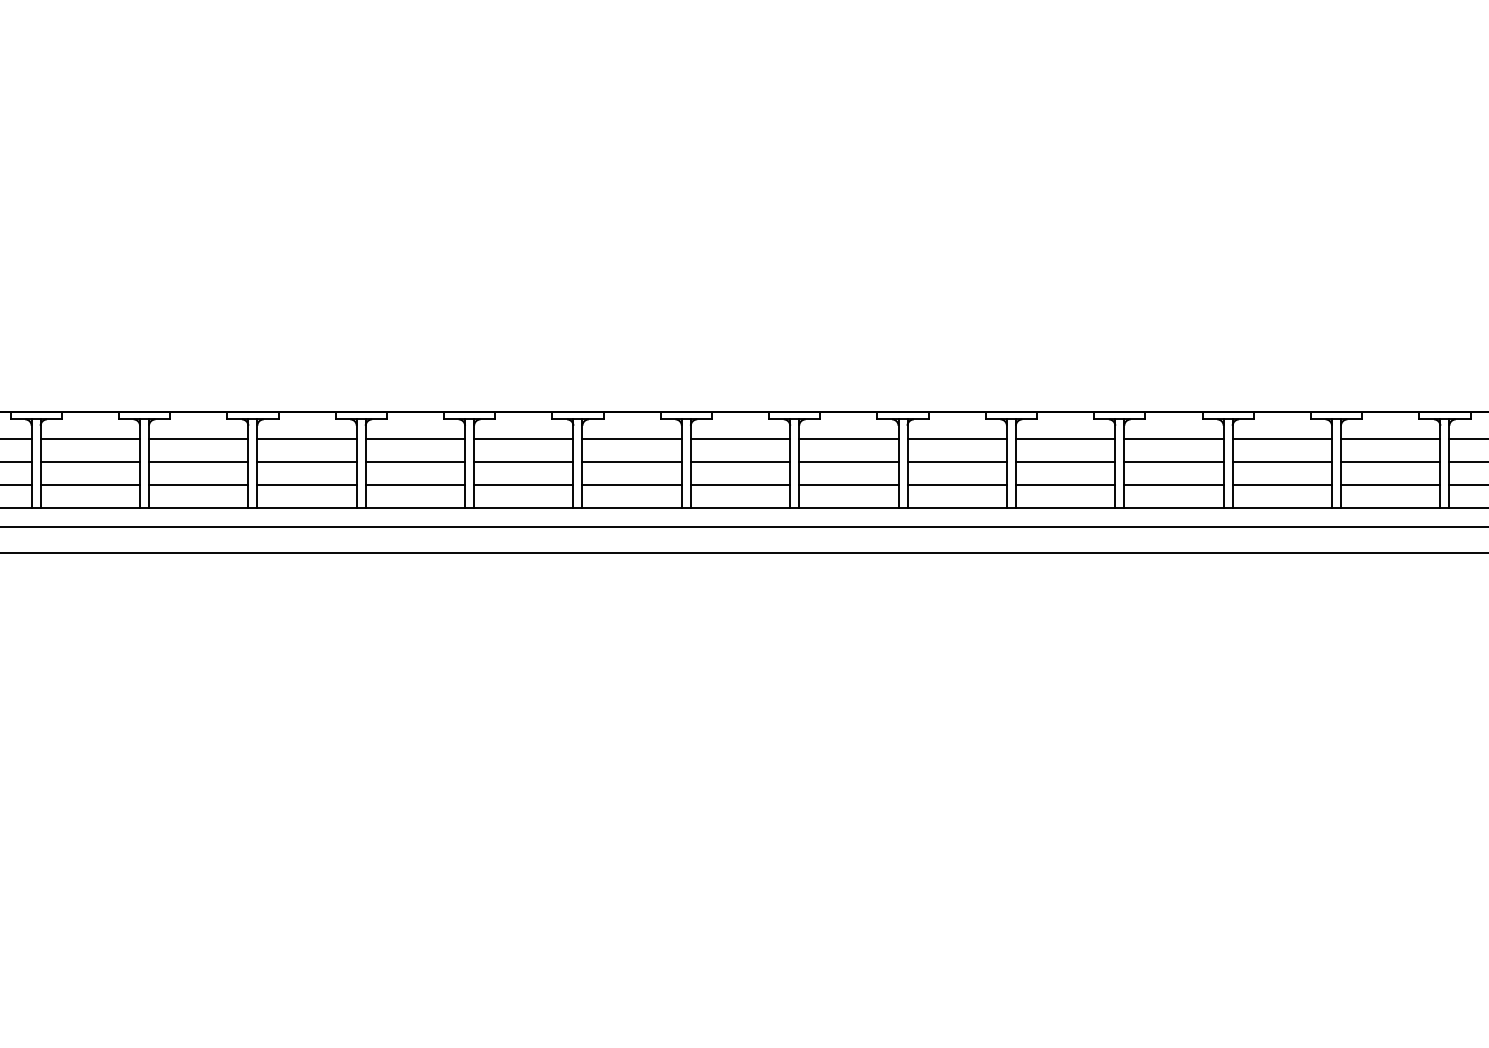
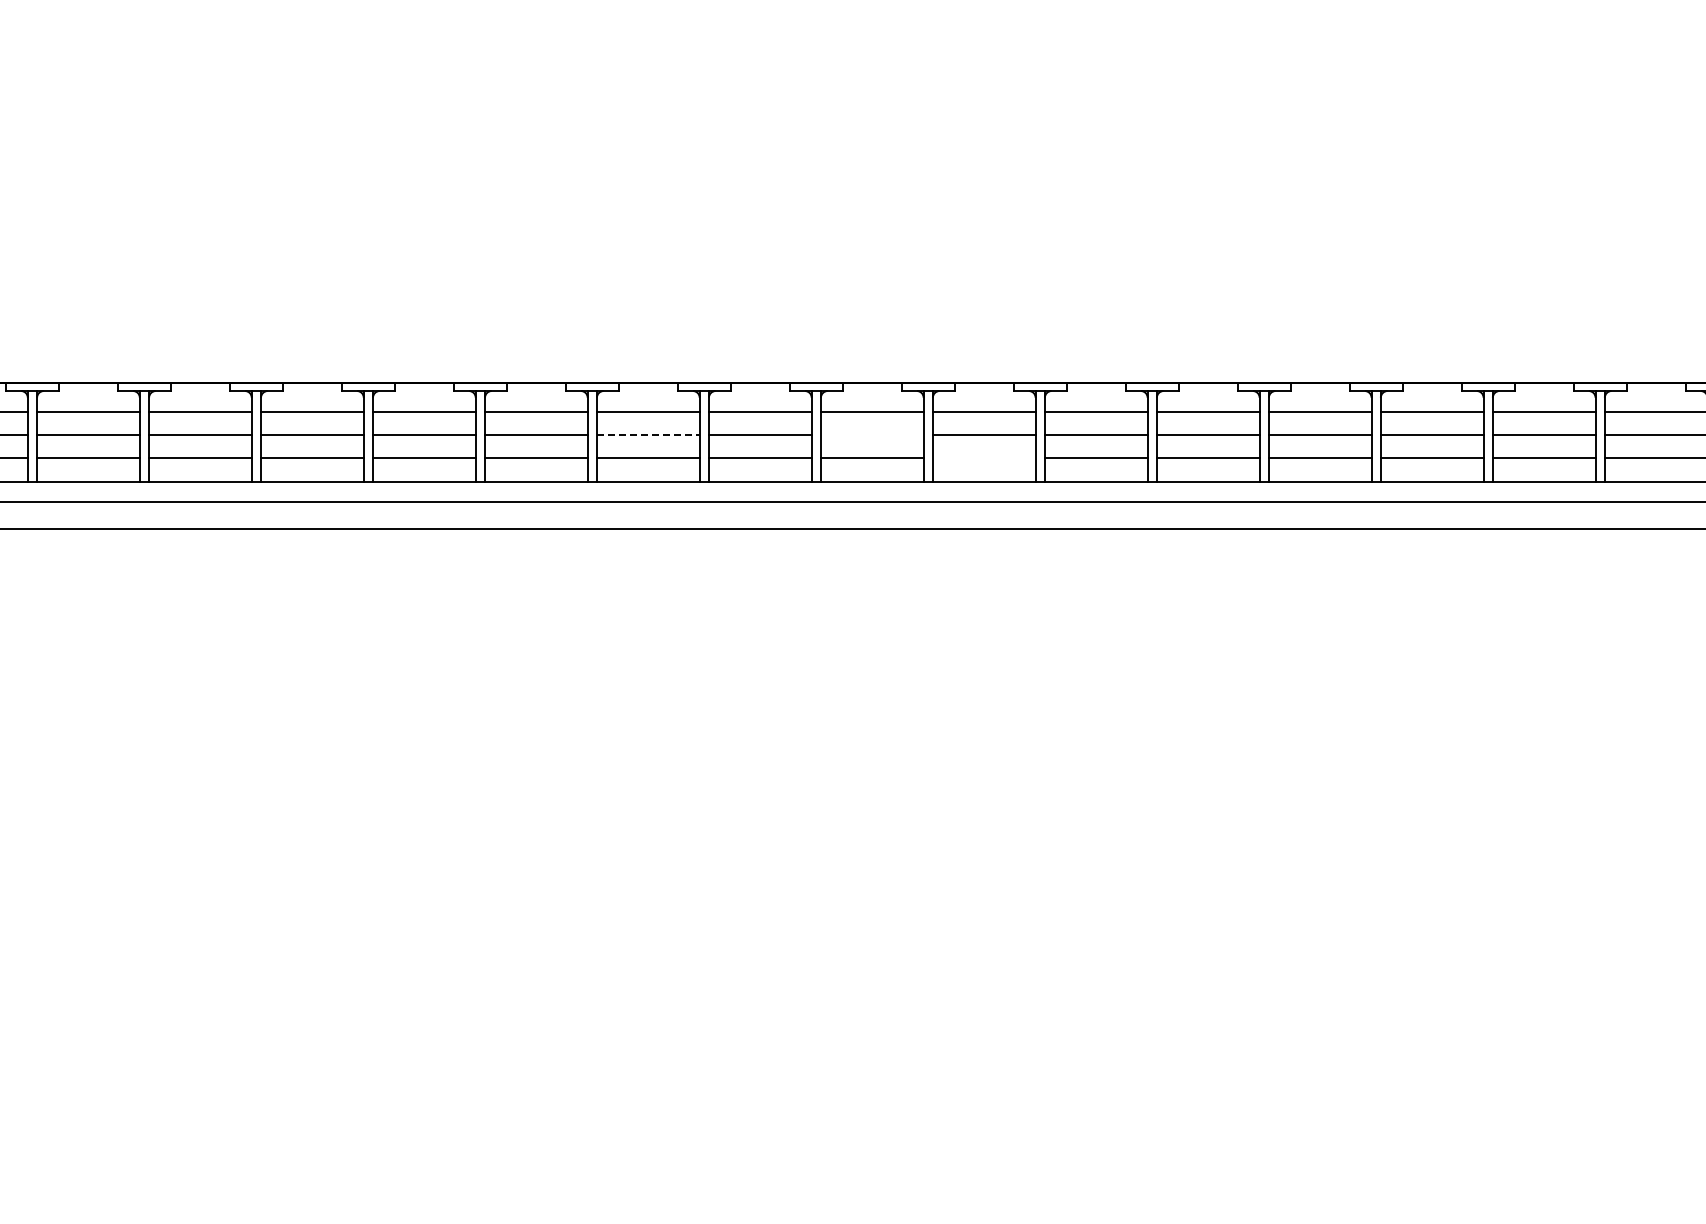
line: (632, 461) -> (648, 434), solid -> dashed
line: (848, 461) -> (871, 434), removed
line: (956, 484) -> (983, 458), removed

